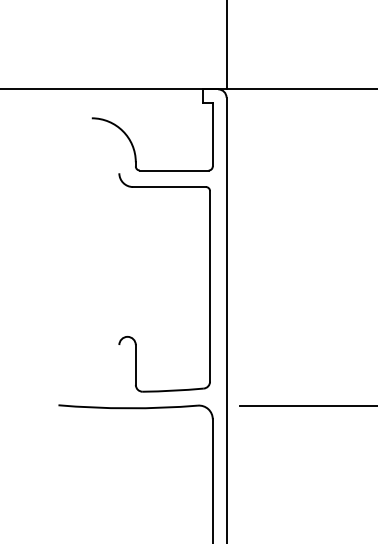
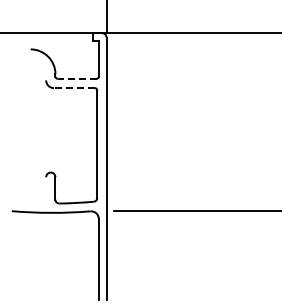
line: (173, 169) -> (76, 78), solid -> dashed
line: (169, 187) -> (74, 88), solid -> dashed

